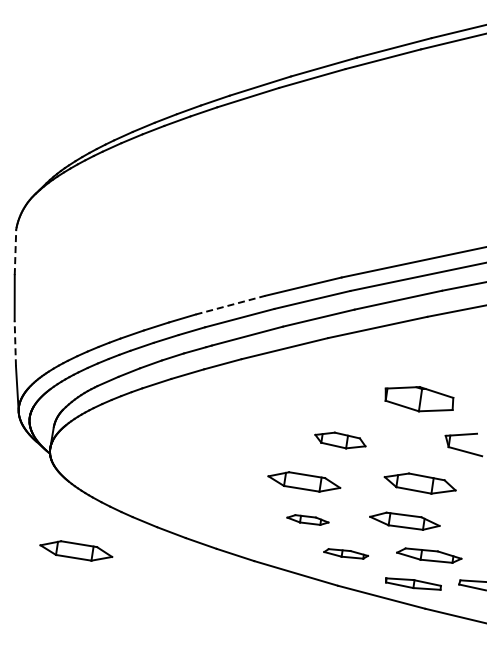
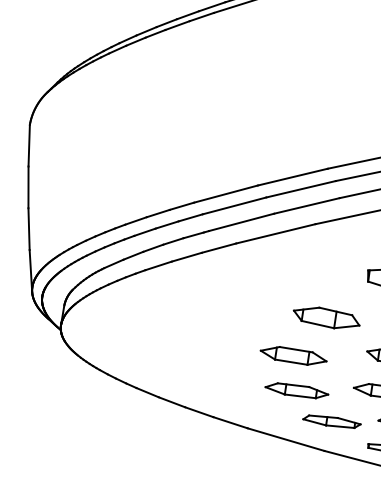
line: (15, 252) -> (29, 145), dashed -> solid
line: (230, 305) -> (226, 194), dashed -> solid
line: (15, 343) -> (29, 229), dashed -> solid
part: (340, 440) -> (326, 317), size x1.43
part: (307, 519) -> (296, 390), size x1.67
part: (76, 550) -> (85, 418), removed
part: (345, 553) -> (331, 421), size x1.43

